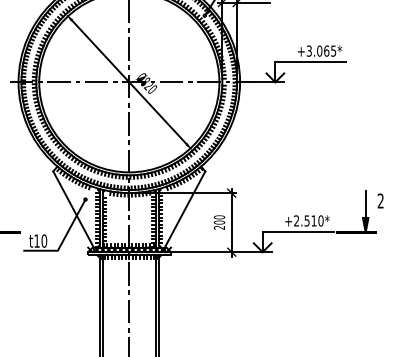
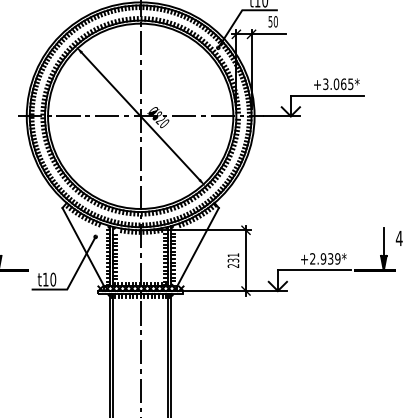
text: (379, 200) -> (398, 237), 2 -> 4
text: (219, 219) -> (233, 257), 200 -> 231
text: (313, 220) -> (330, 258), +2.510* -> +2.939*

